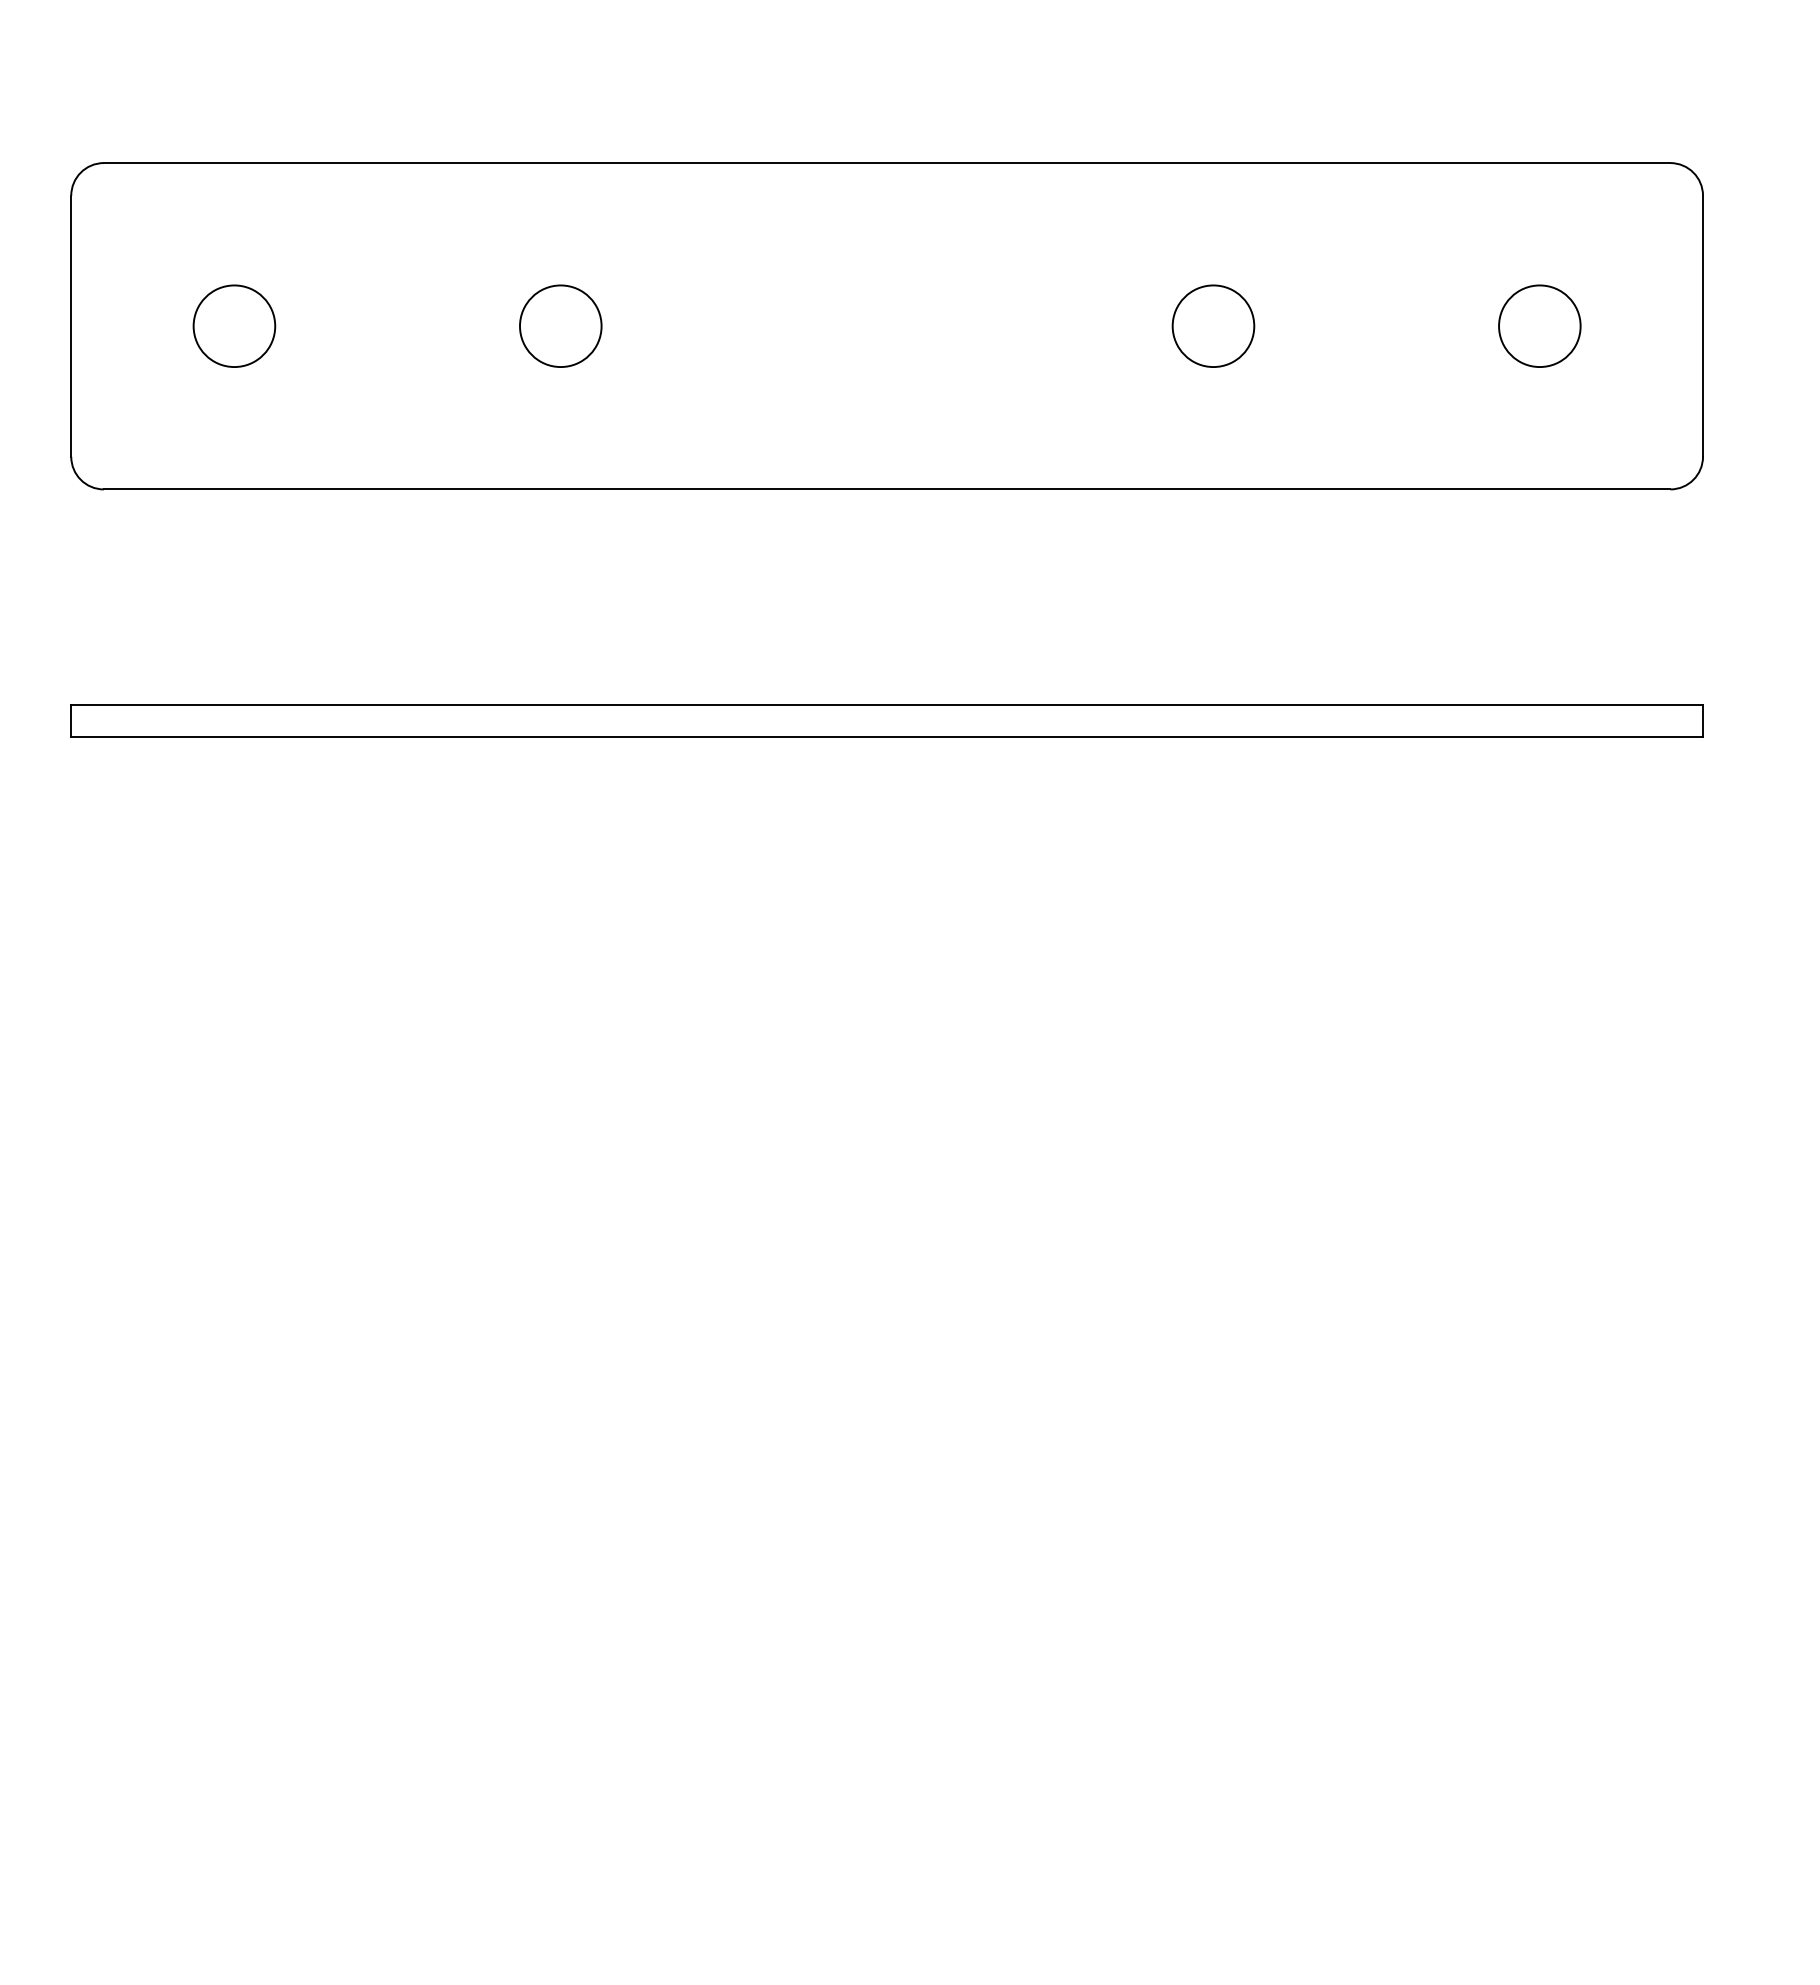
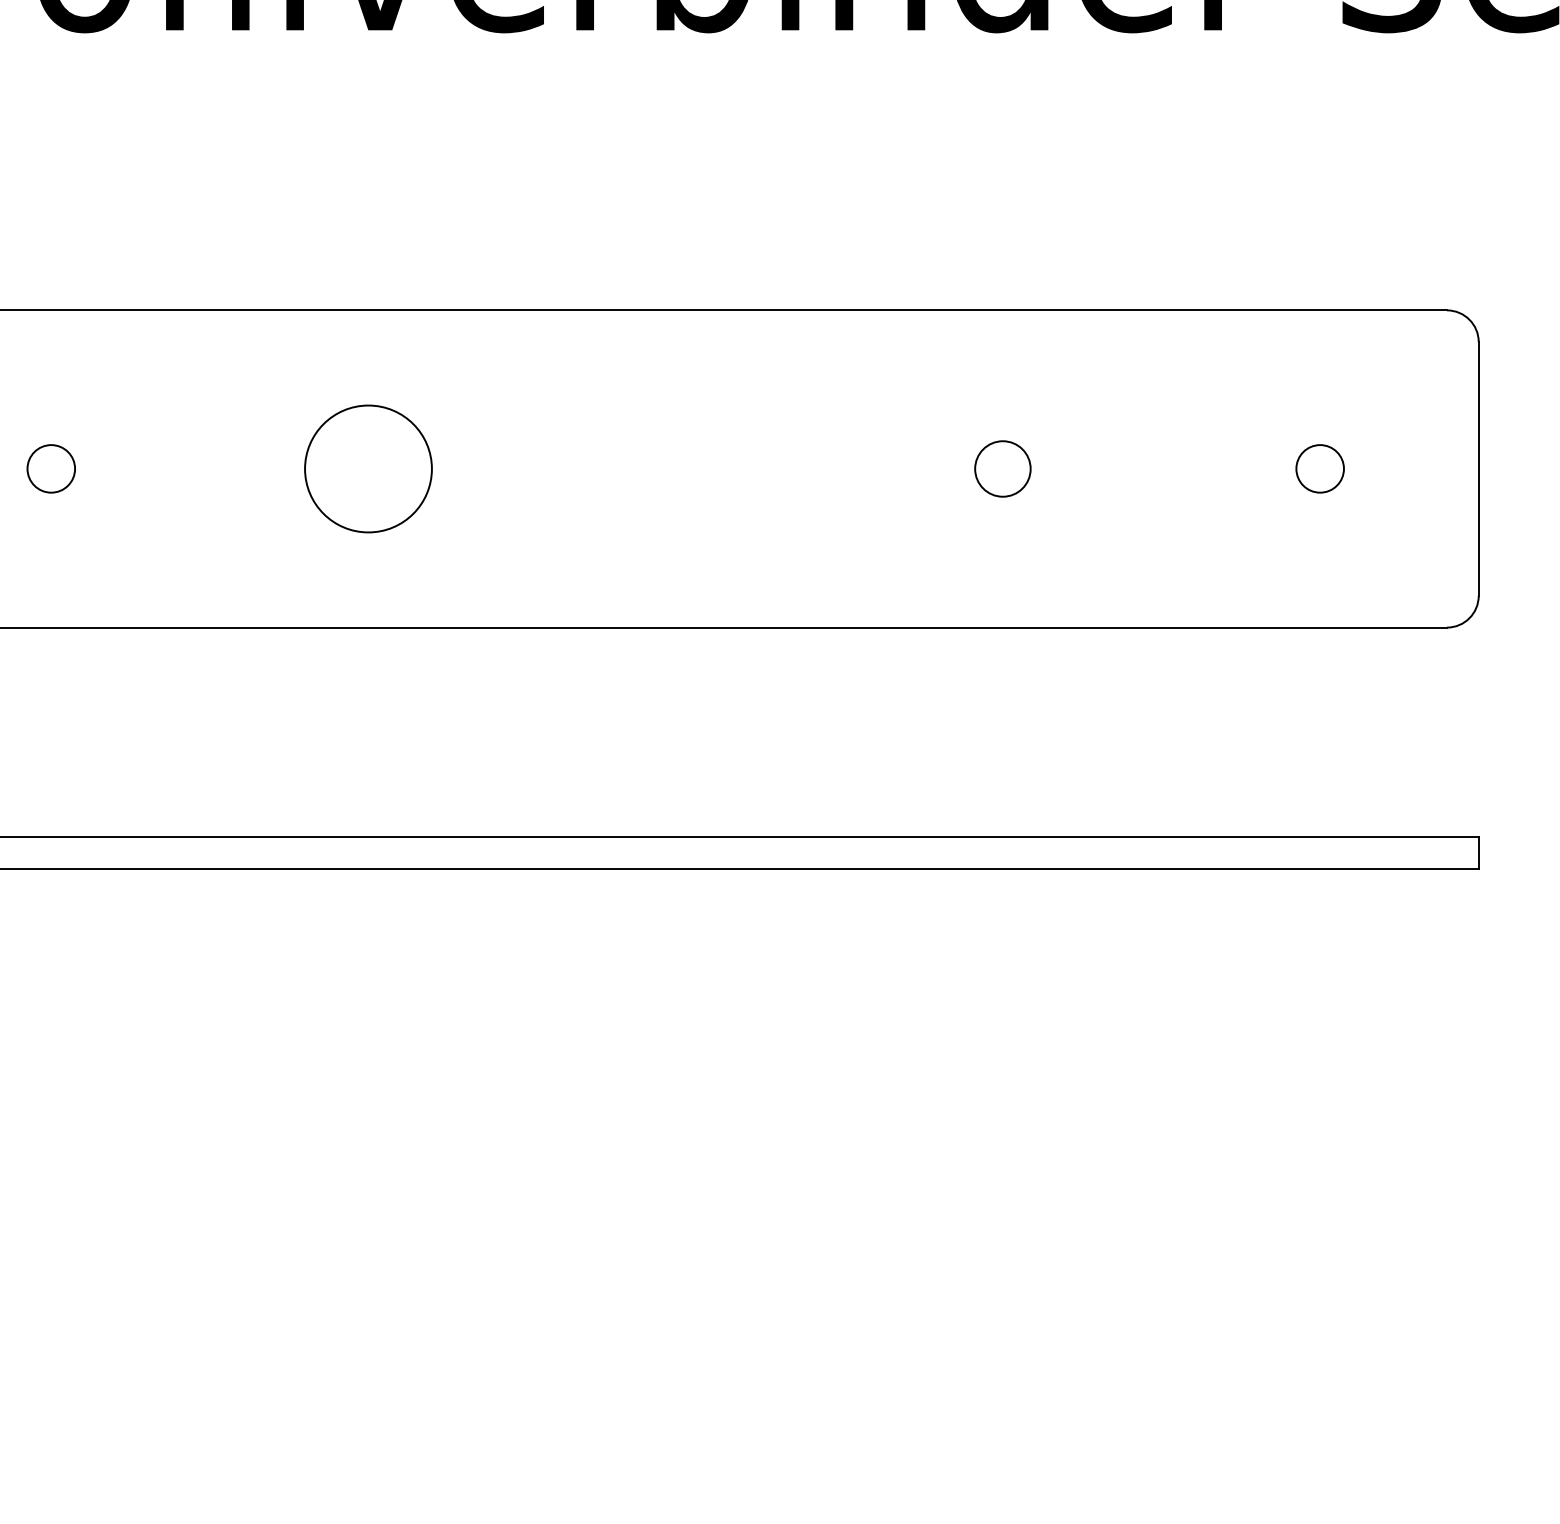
circle: (234, 325) -> (51, 468), size x0.6
circle: (1539, 325) -> (1319, 468), size x0.6
circle: (560, 326) -> (368, 469), size x1.6
circle: (1213, 326) -> (1002, 469), size x0.7

